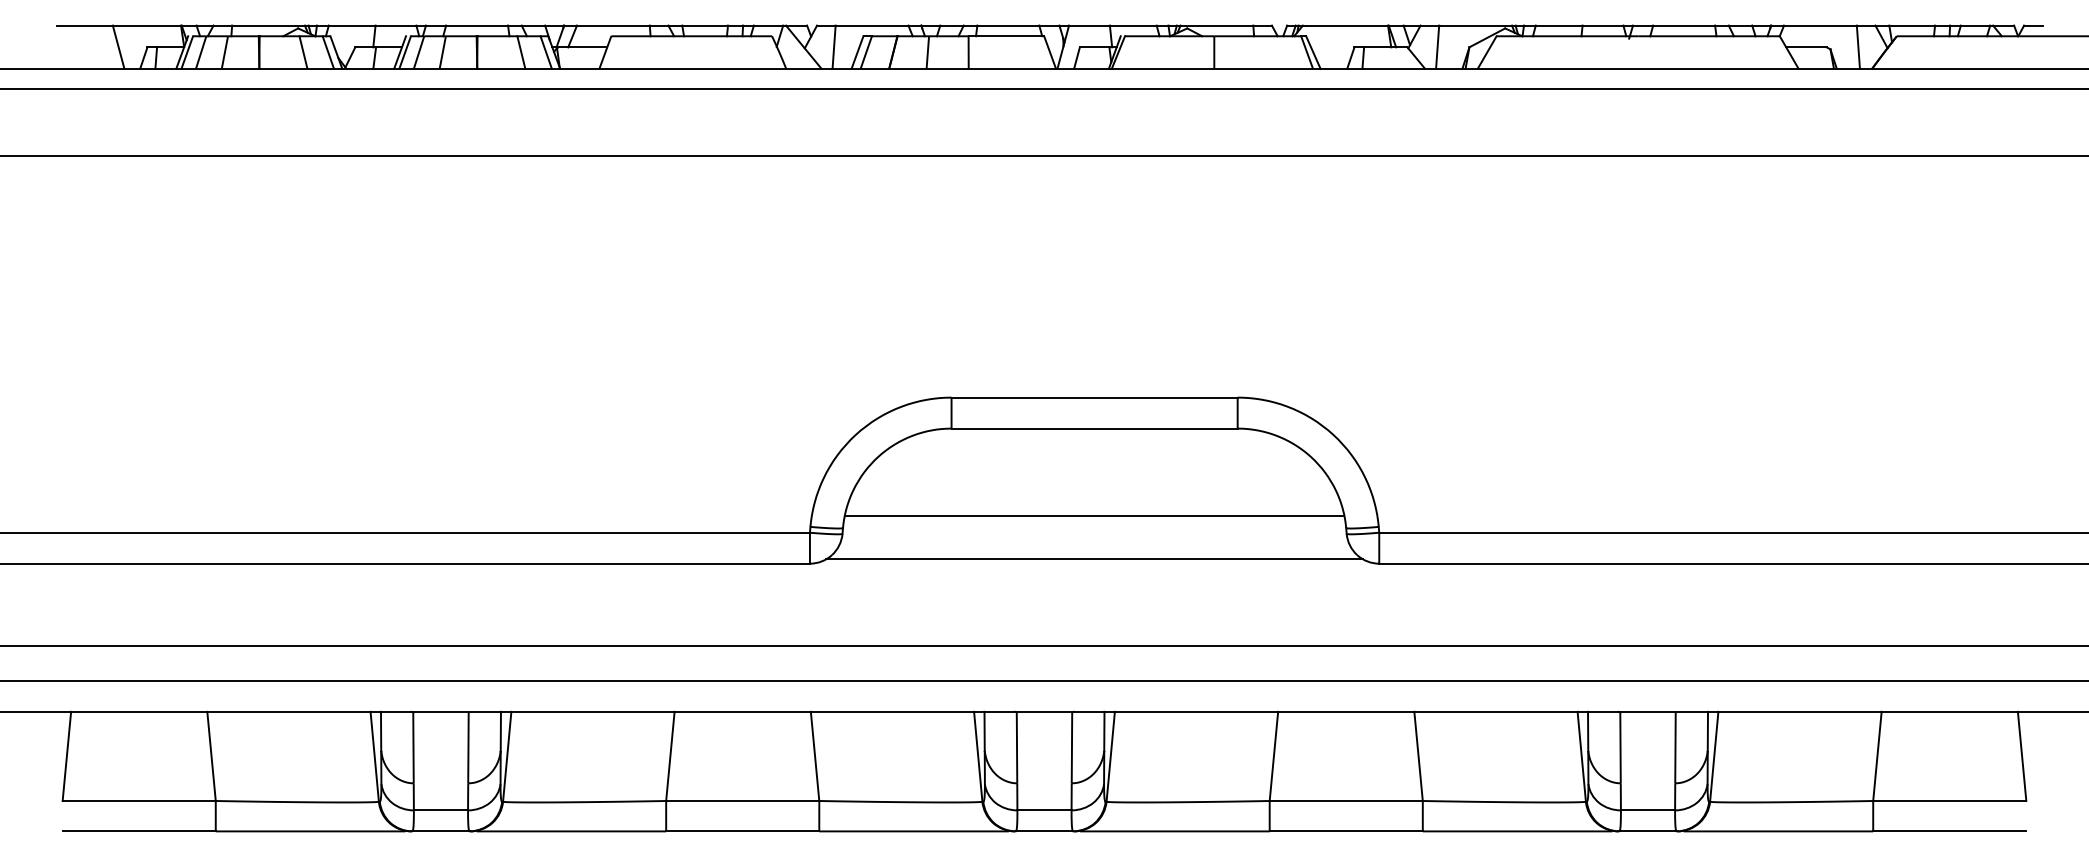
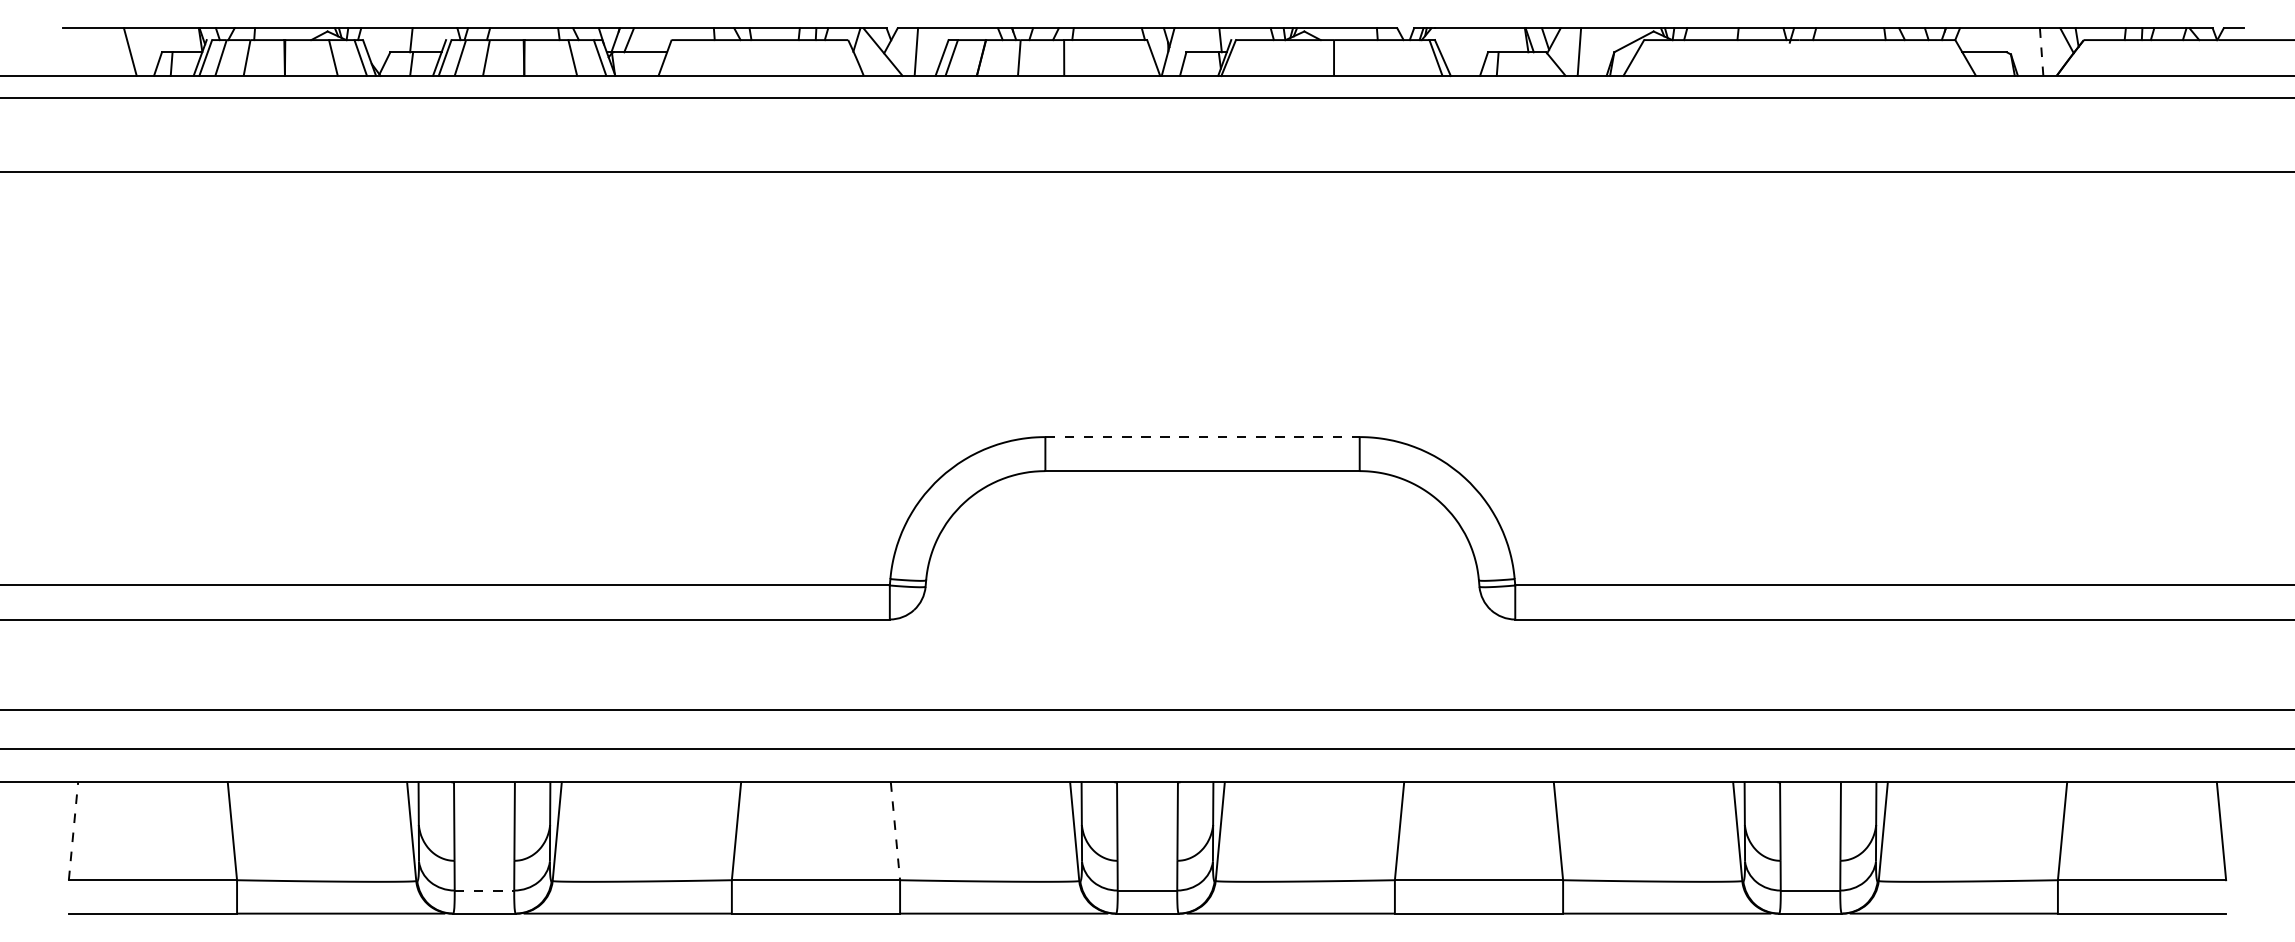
line: (1858, 47) -> (2041, 52), solid -> dashed
line: (1095, 397) -> (1203, 436), solid -> dashed
line: (1094, 515) -> (1202, 566), removed
line: (1094, 559) -> (1202, 614), removed
line: (66, 756) -> (73, 831), solid -> dashed
line: (815, 756) -> (895, 831), solid -> dashed
line: (441, 810) -> (485, 890), solid -> dashed

